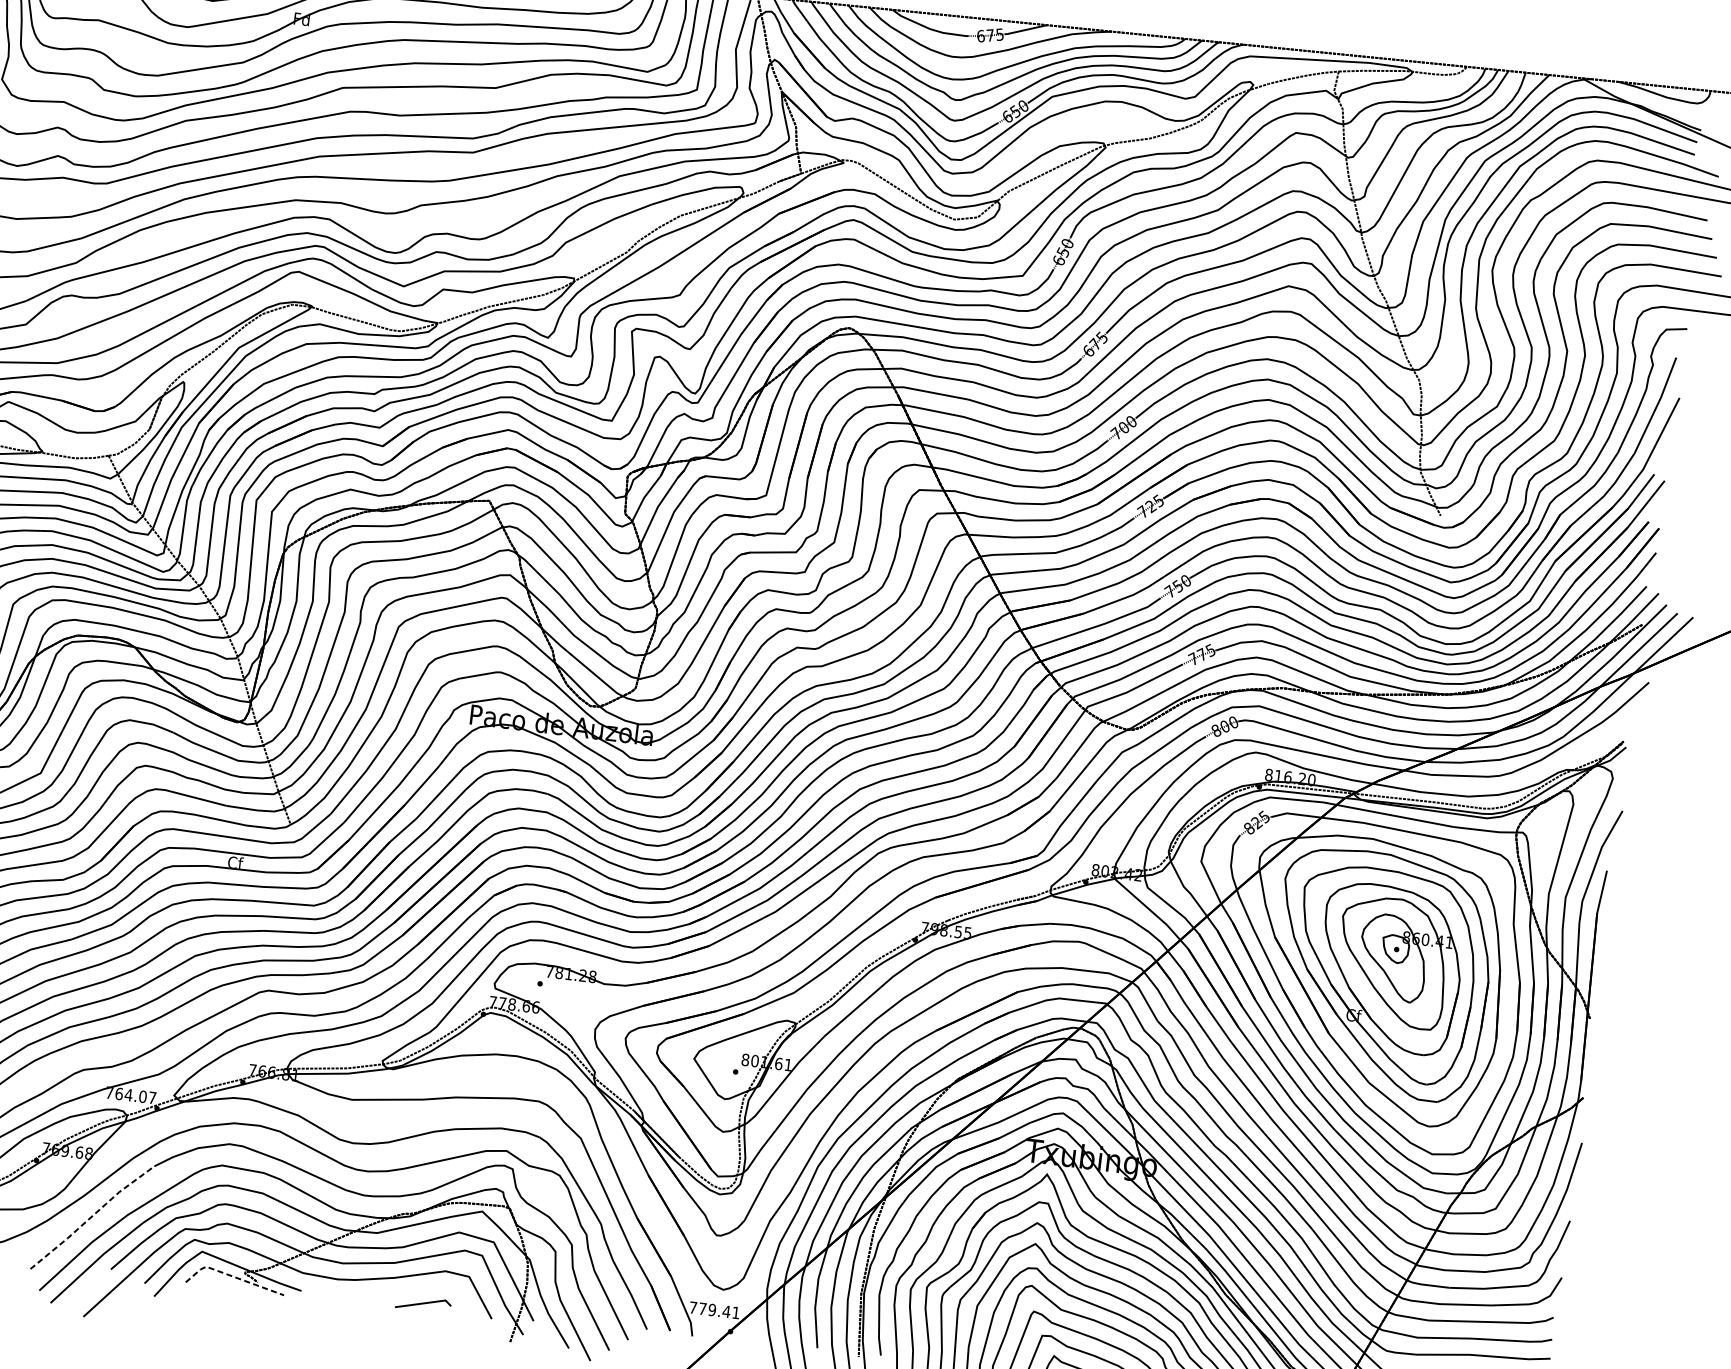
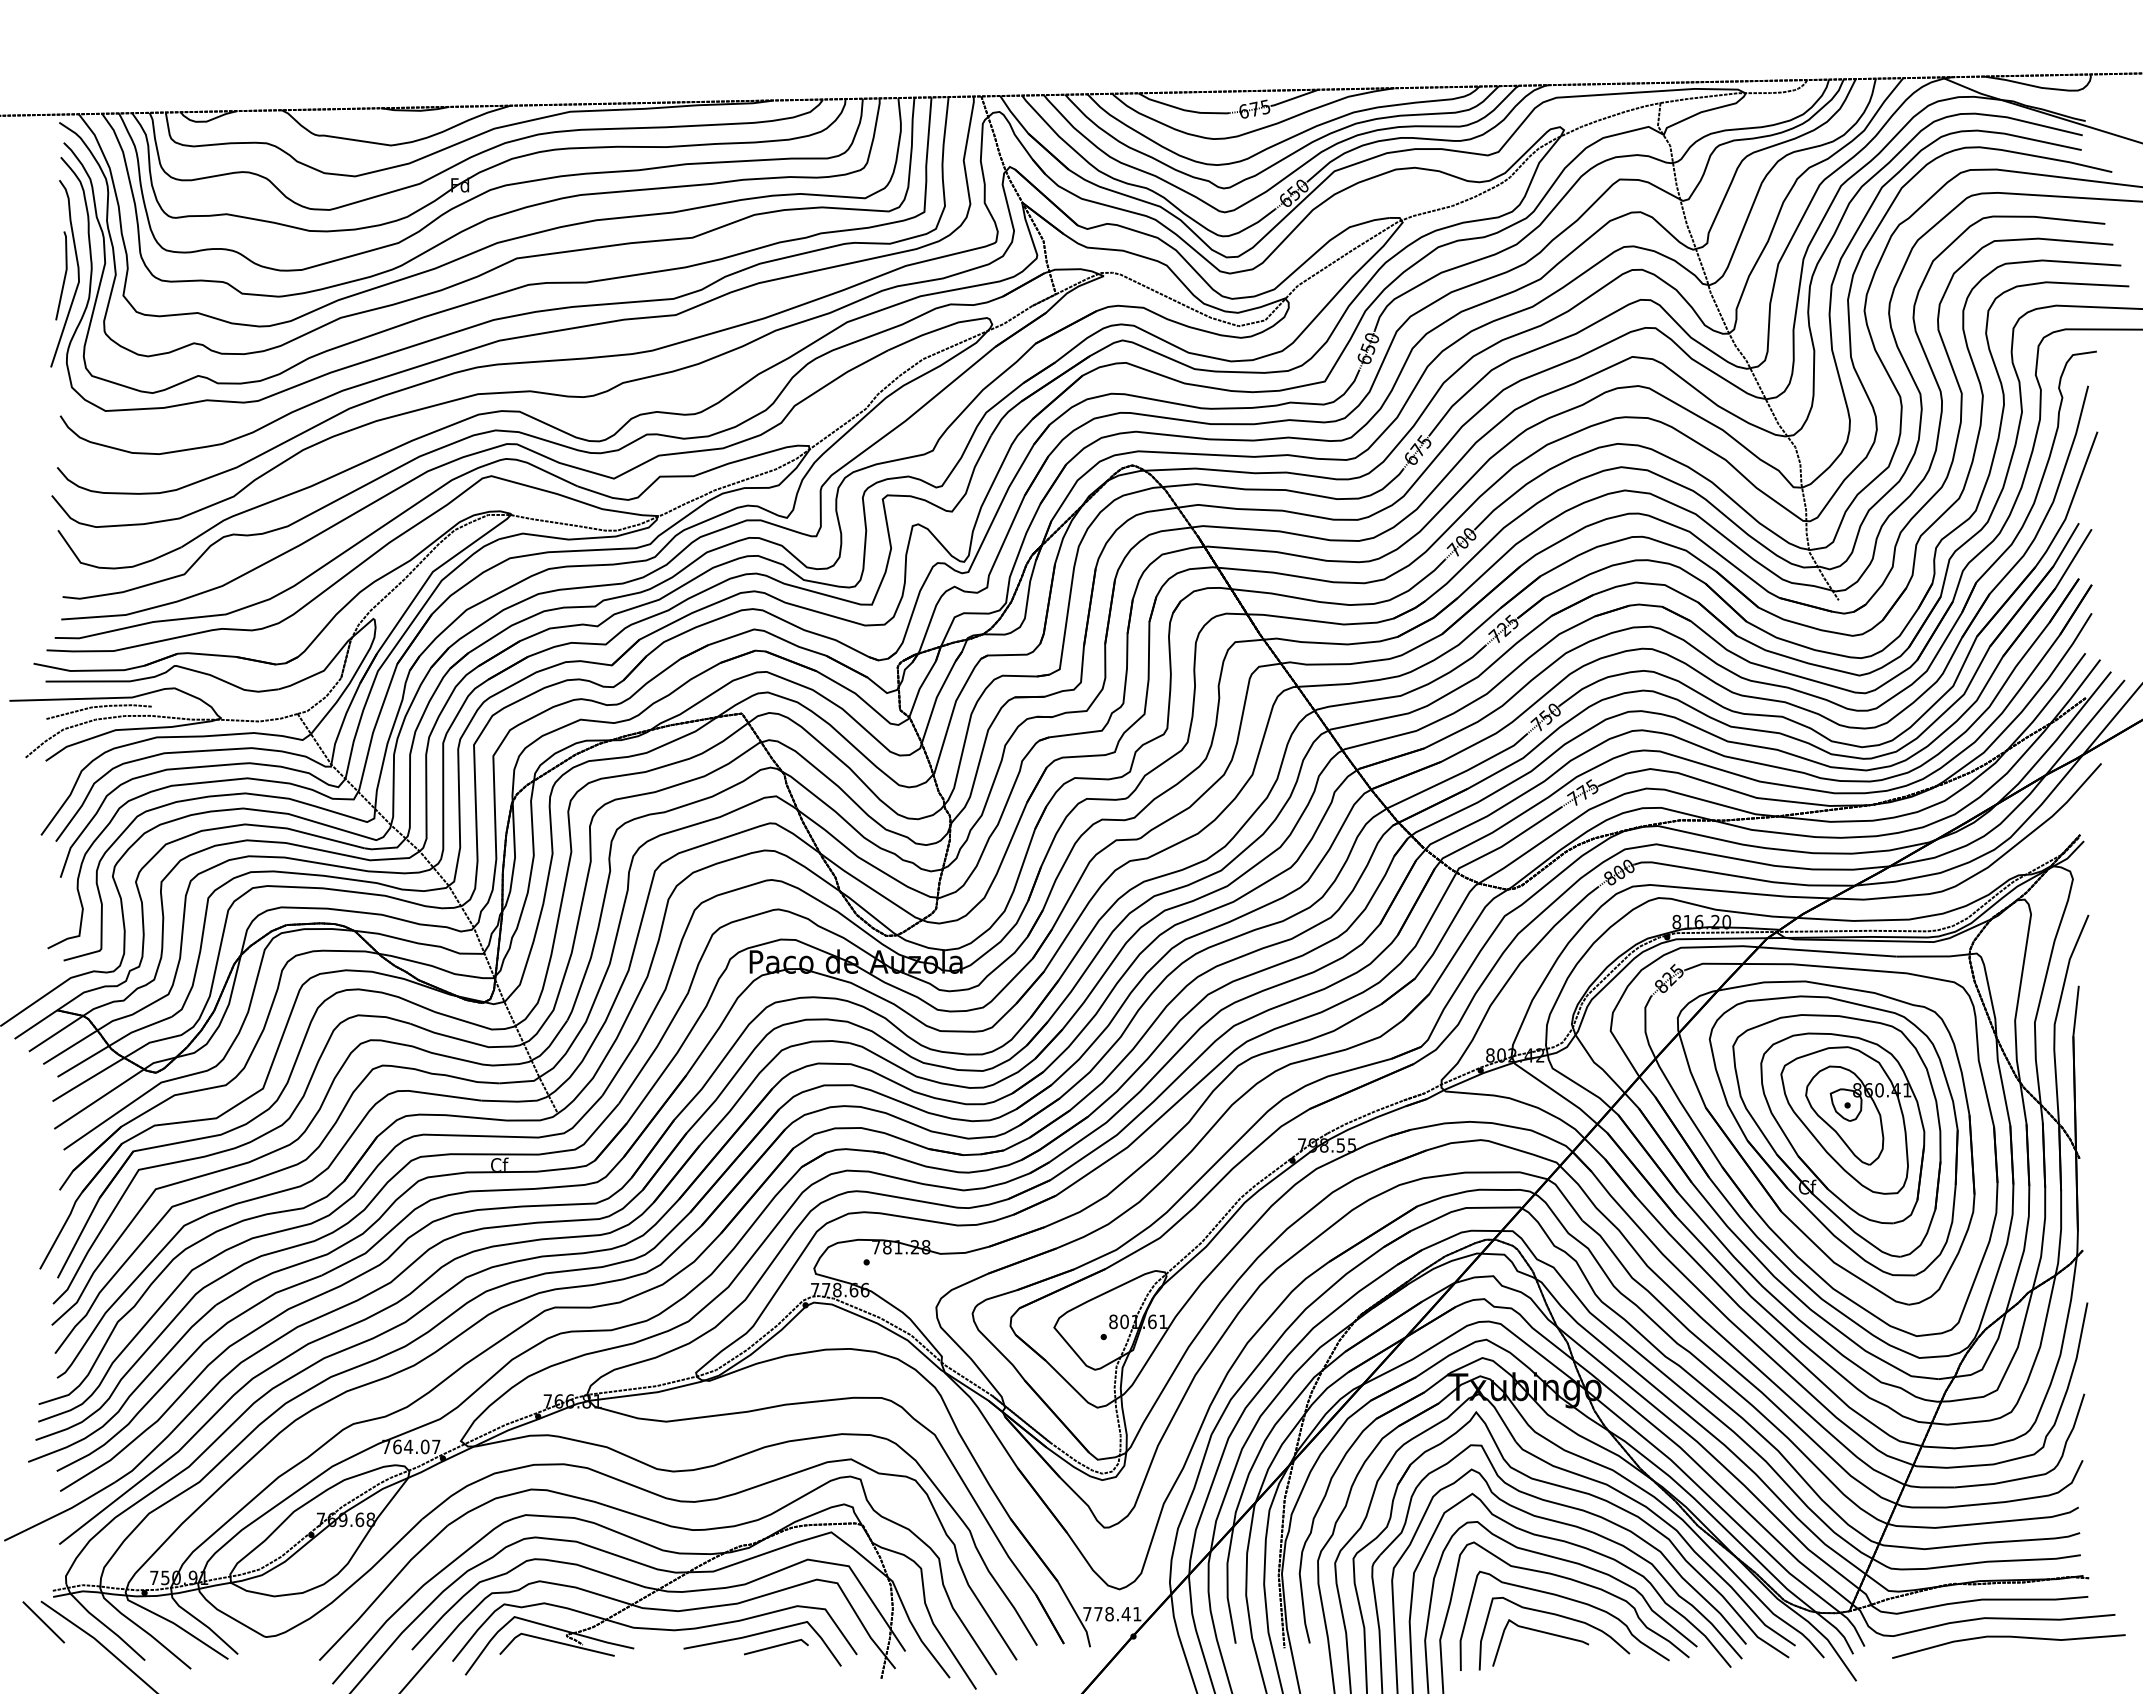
line: (91, 1216) -> (382, 1591), dashed -> solid
line: (232, 1276) -> (552, 1641), dashed -> solid
line: (411, 1291) -> (760, 1634), added
text: (712, 1310) -> (1109, 1614), 779.41 -> 778.41

